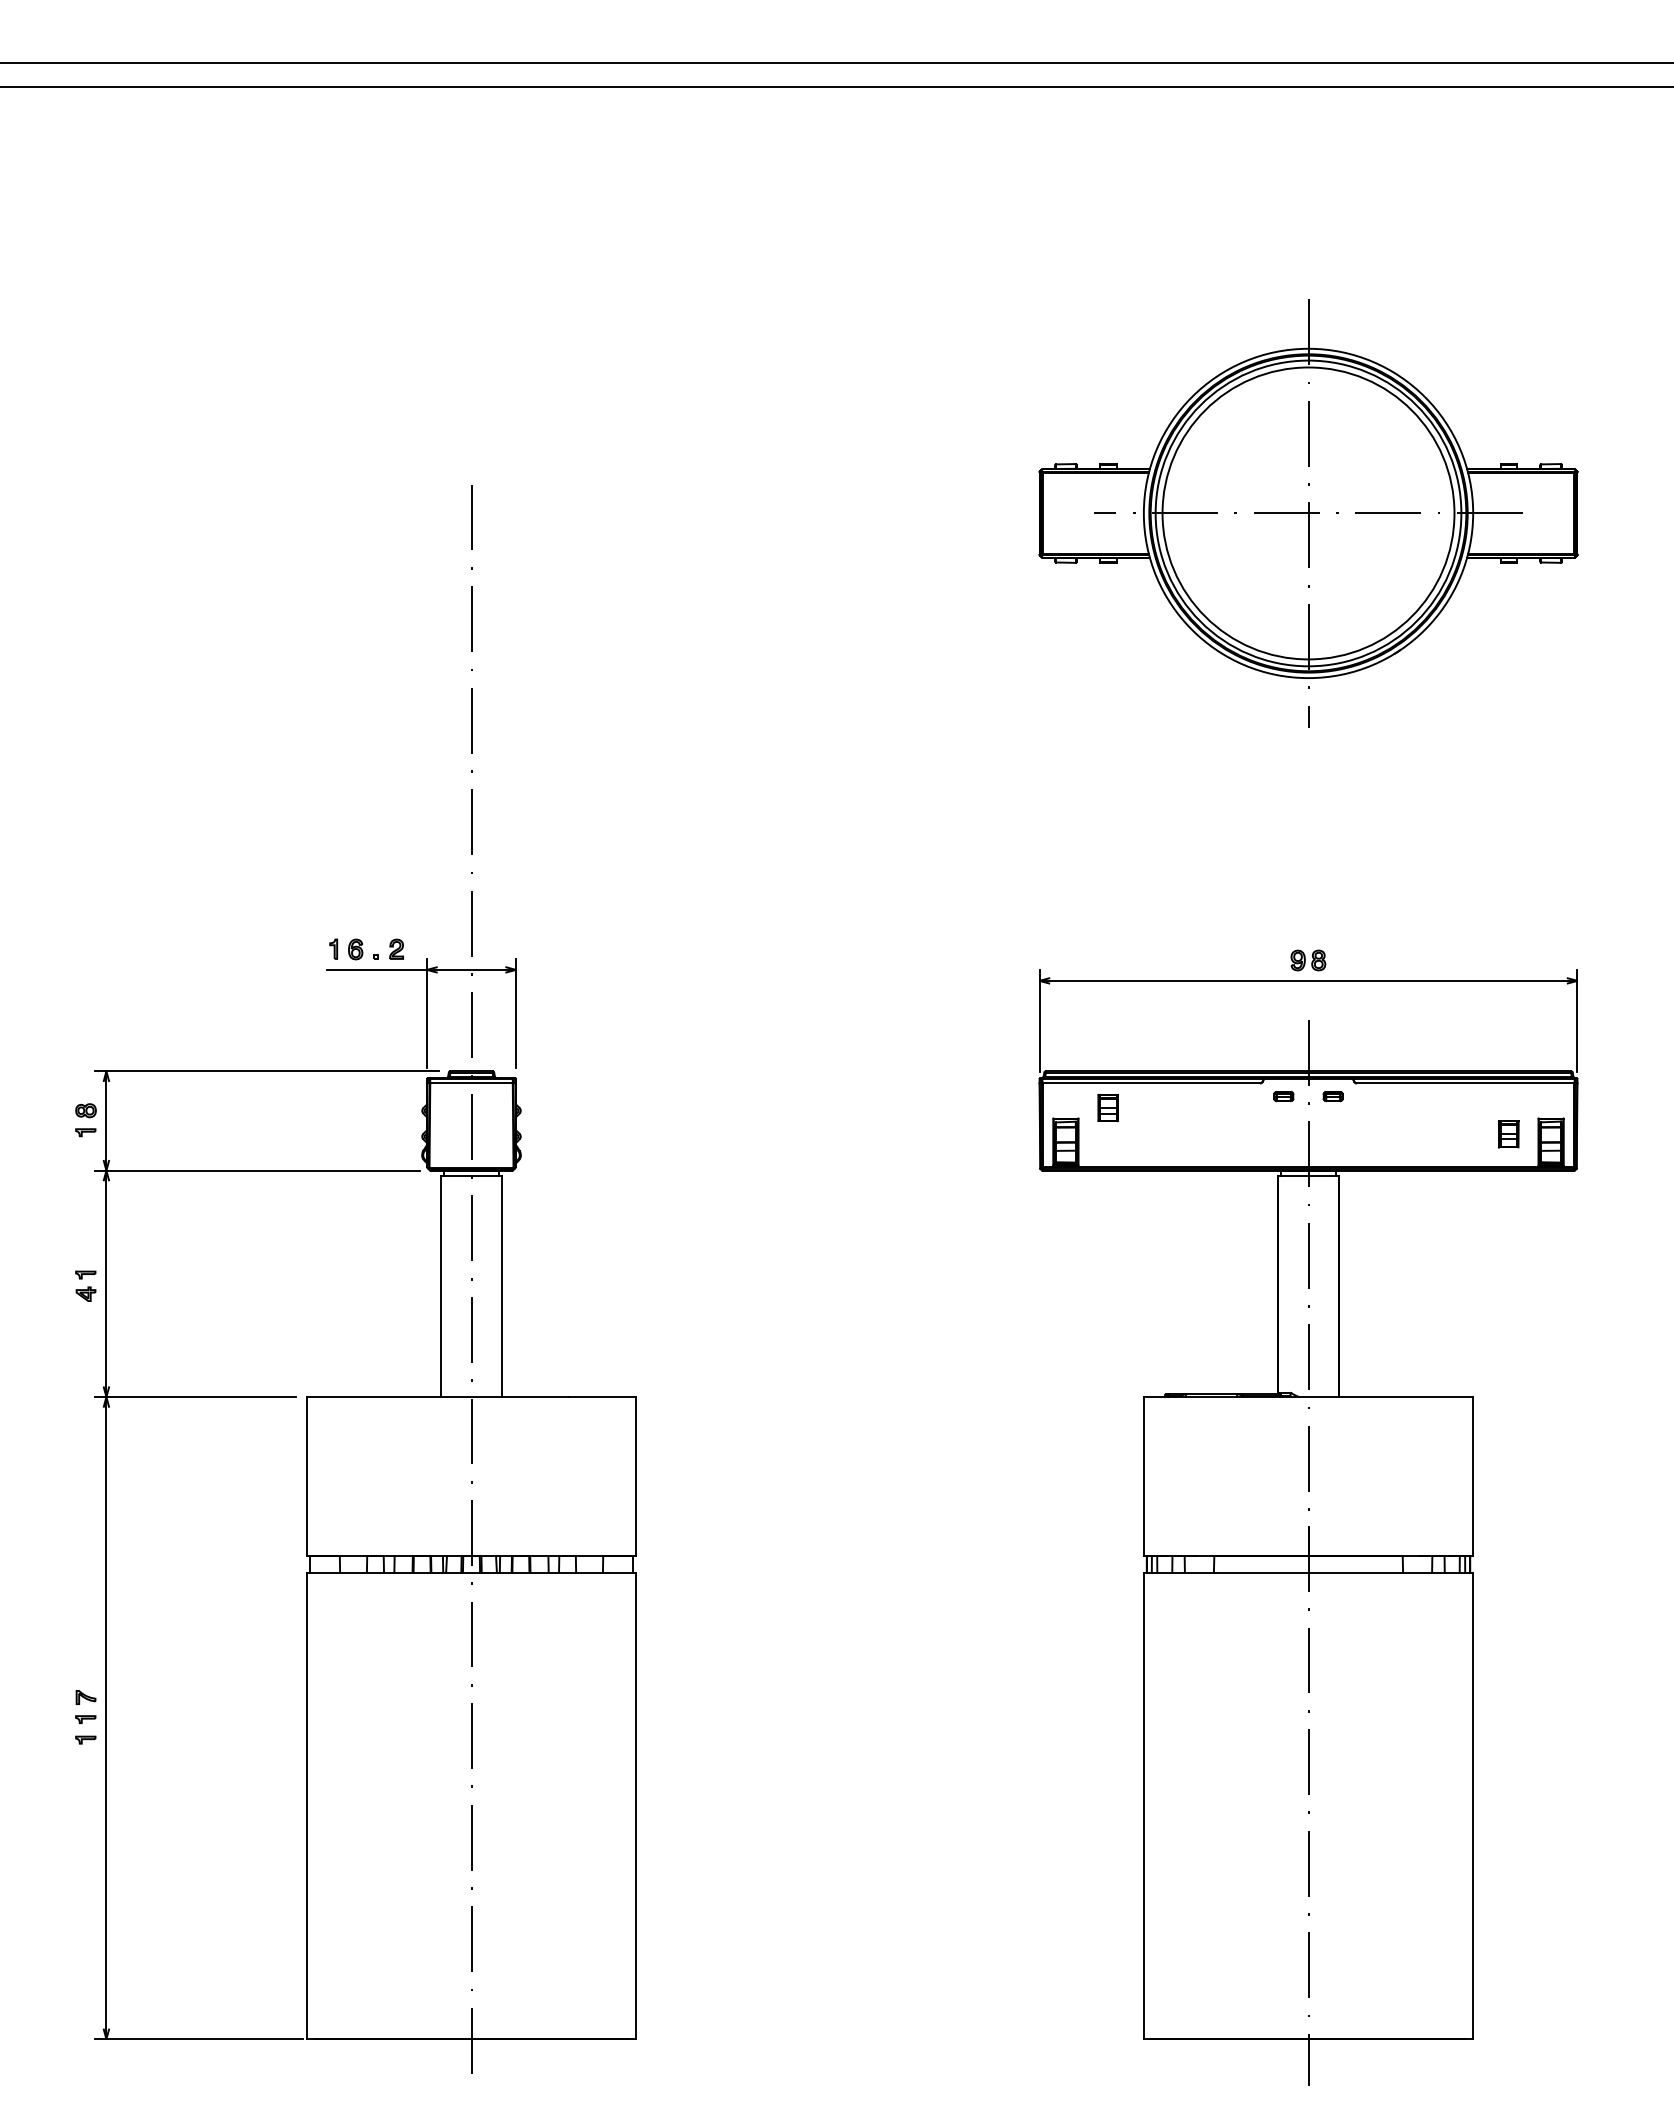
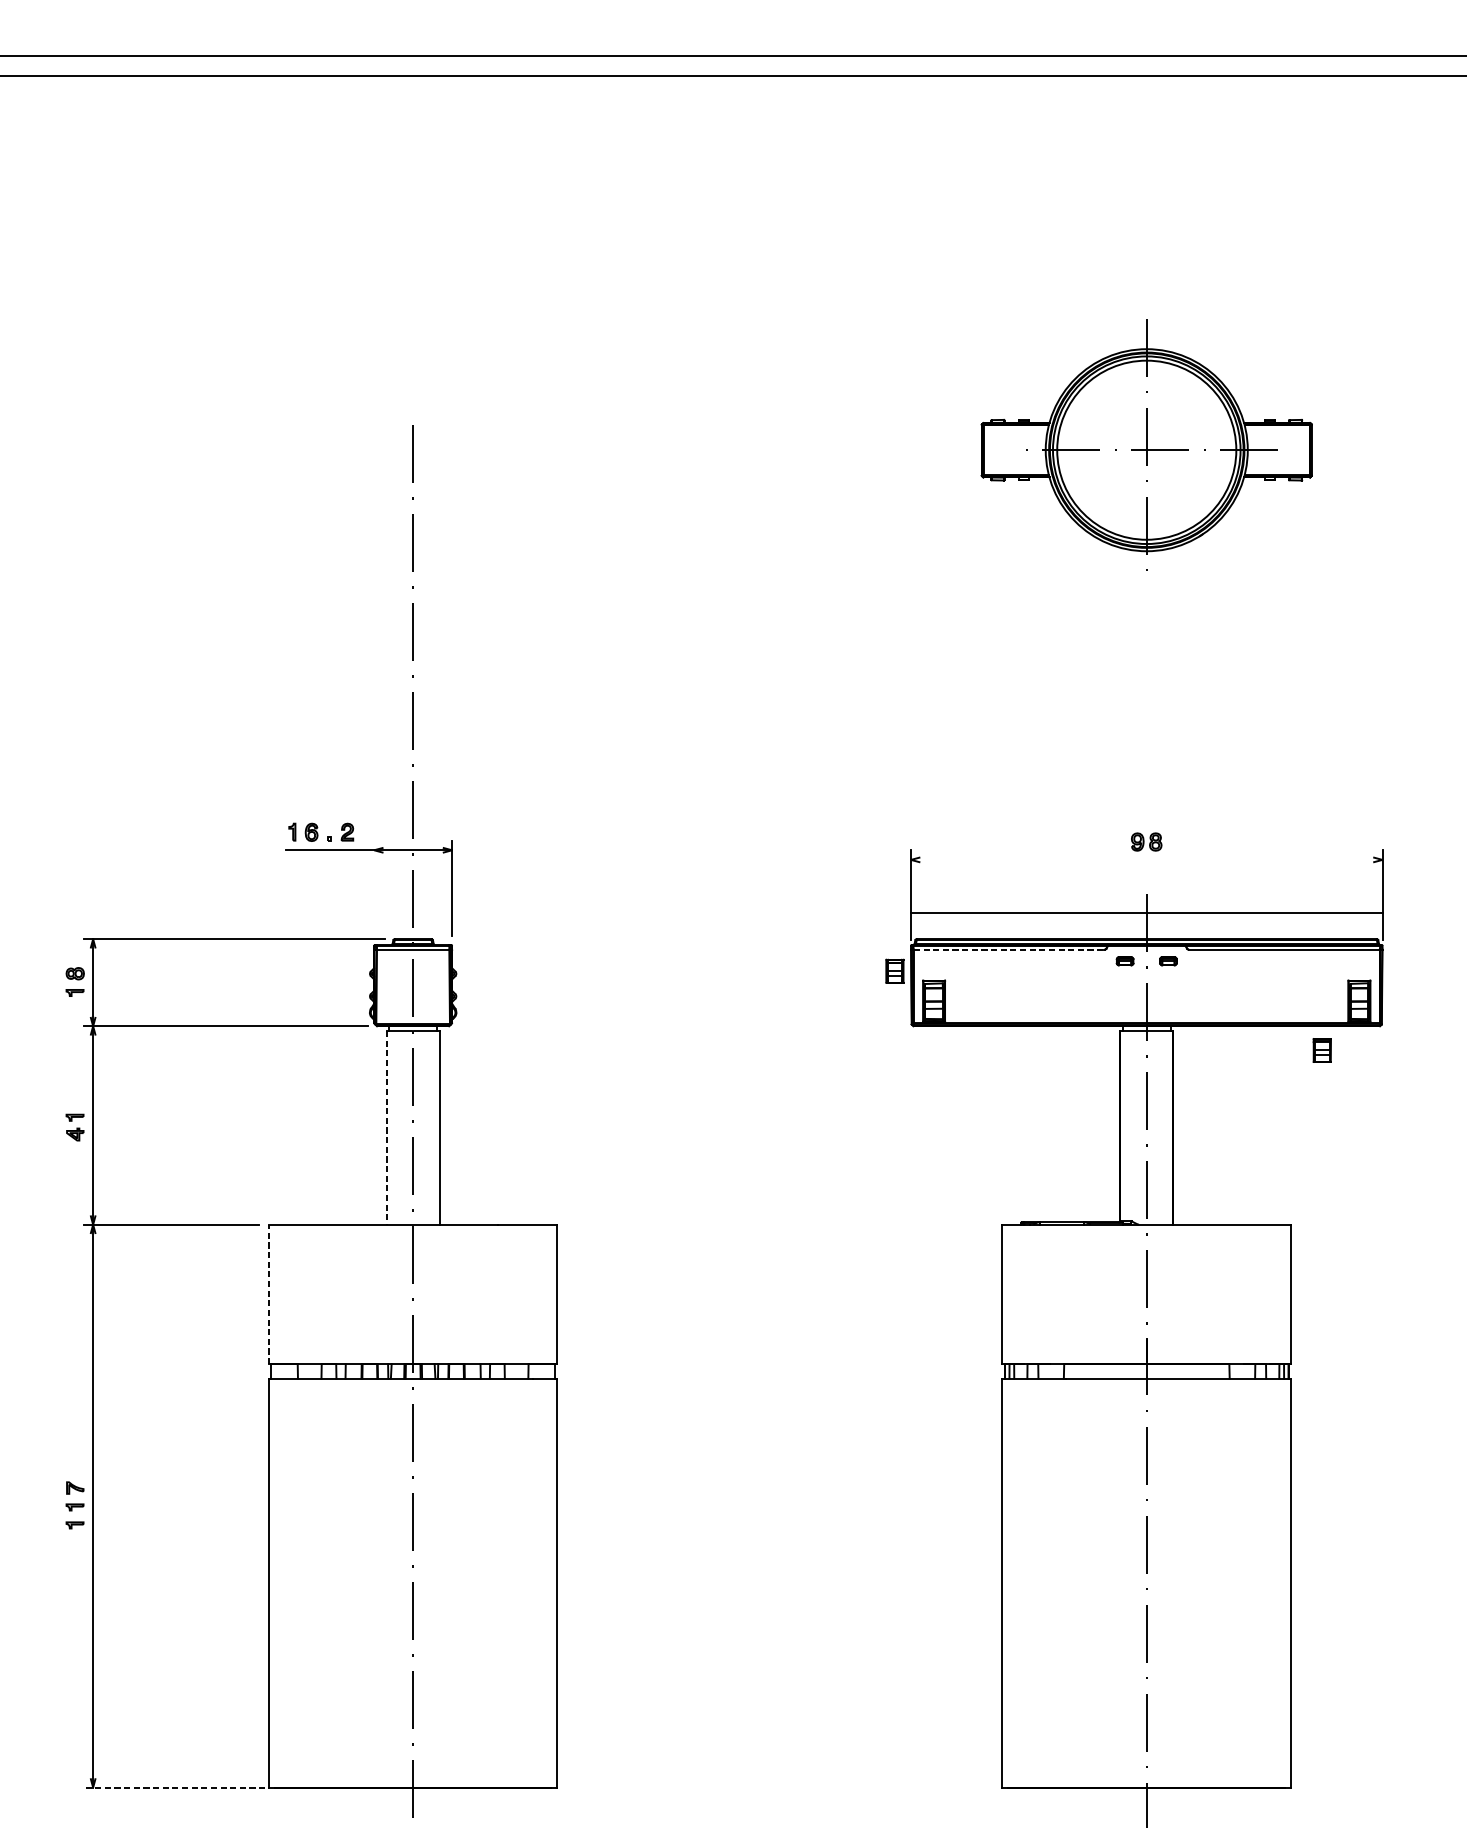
part: (1308, 513) -> (1146, 450), size x0.7
line: (1308, 980) -> (1146, 912), moved
line: (427, 1013) -> (374, 888), removed
line: (1151, 1083) -> (1009, 949), solid -> dashed
part: (1107, 1107) -> (894, 970), moved
part: (1508, 1134) -> (1322, 1050), moved
line: (441, 1287) -> (386, 1128), solid -> dashed
line: (306, 1476) -> (268, 1294), solid -> dashed
line: (199, 2039) -> (174, 1787), solid -> dashed

